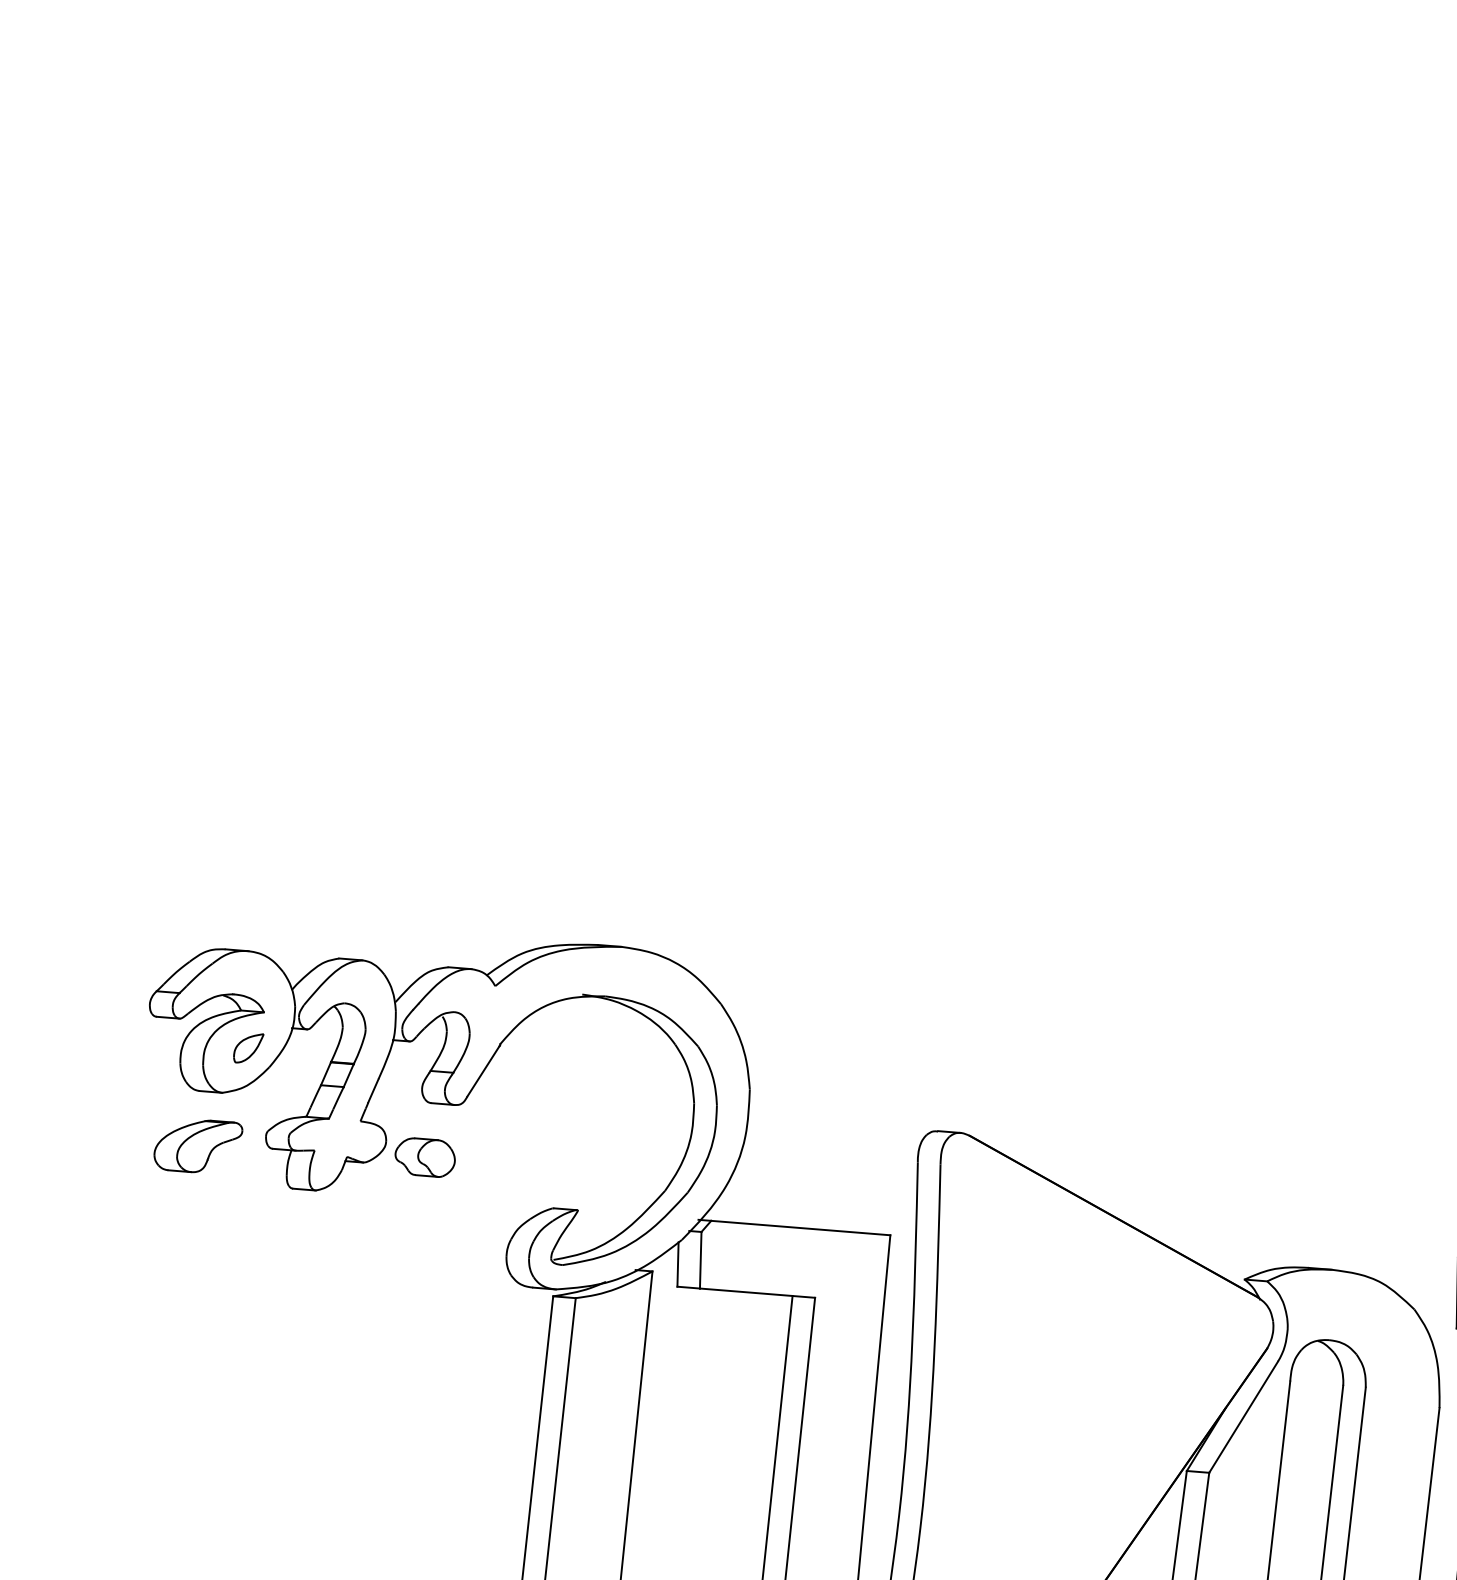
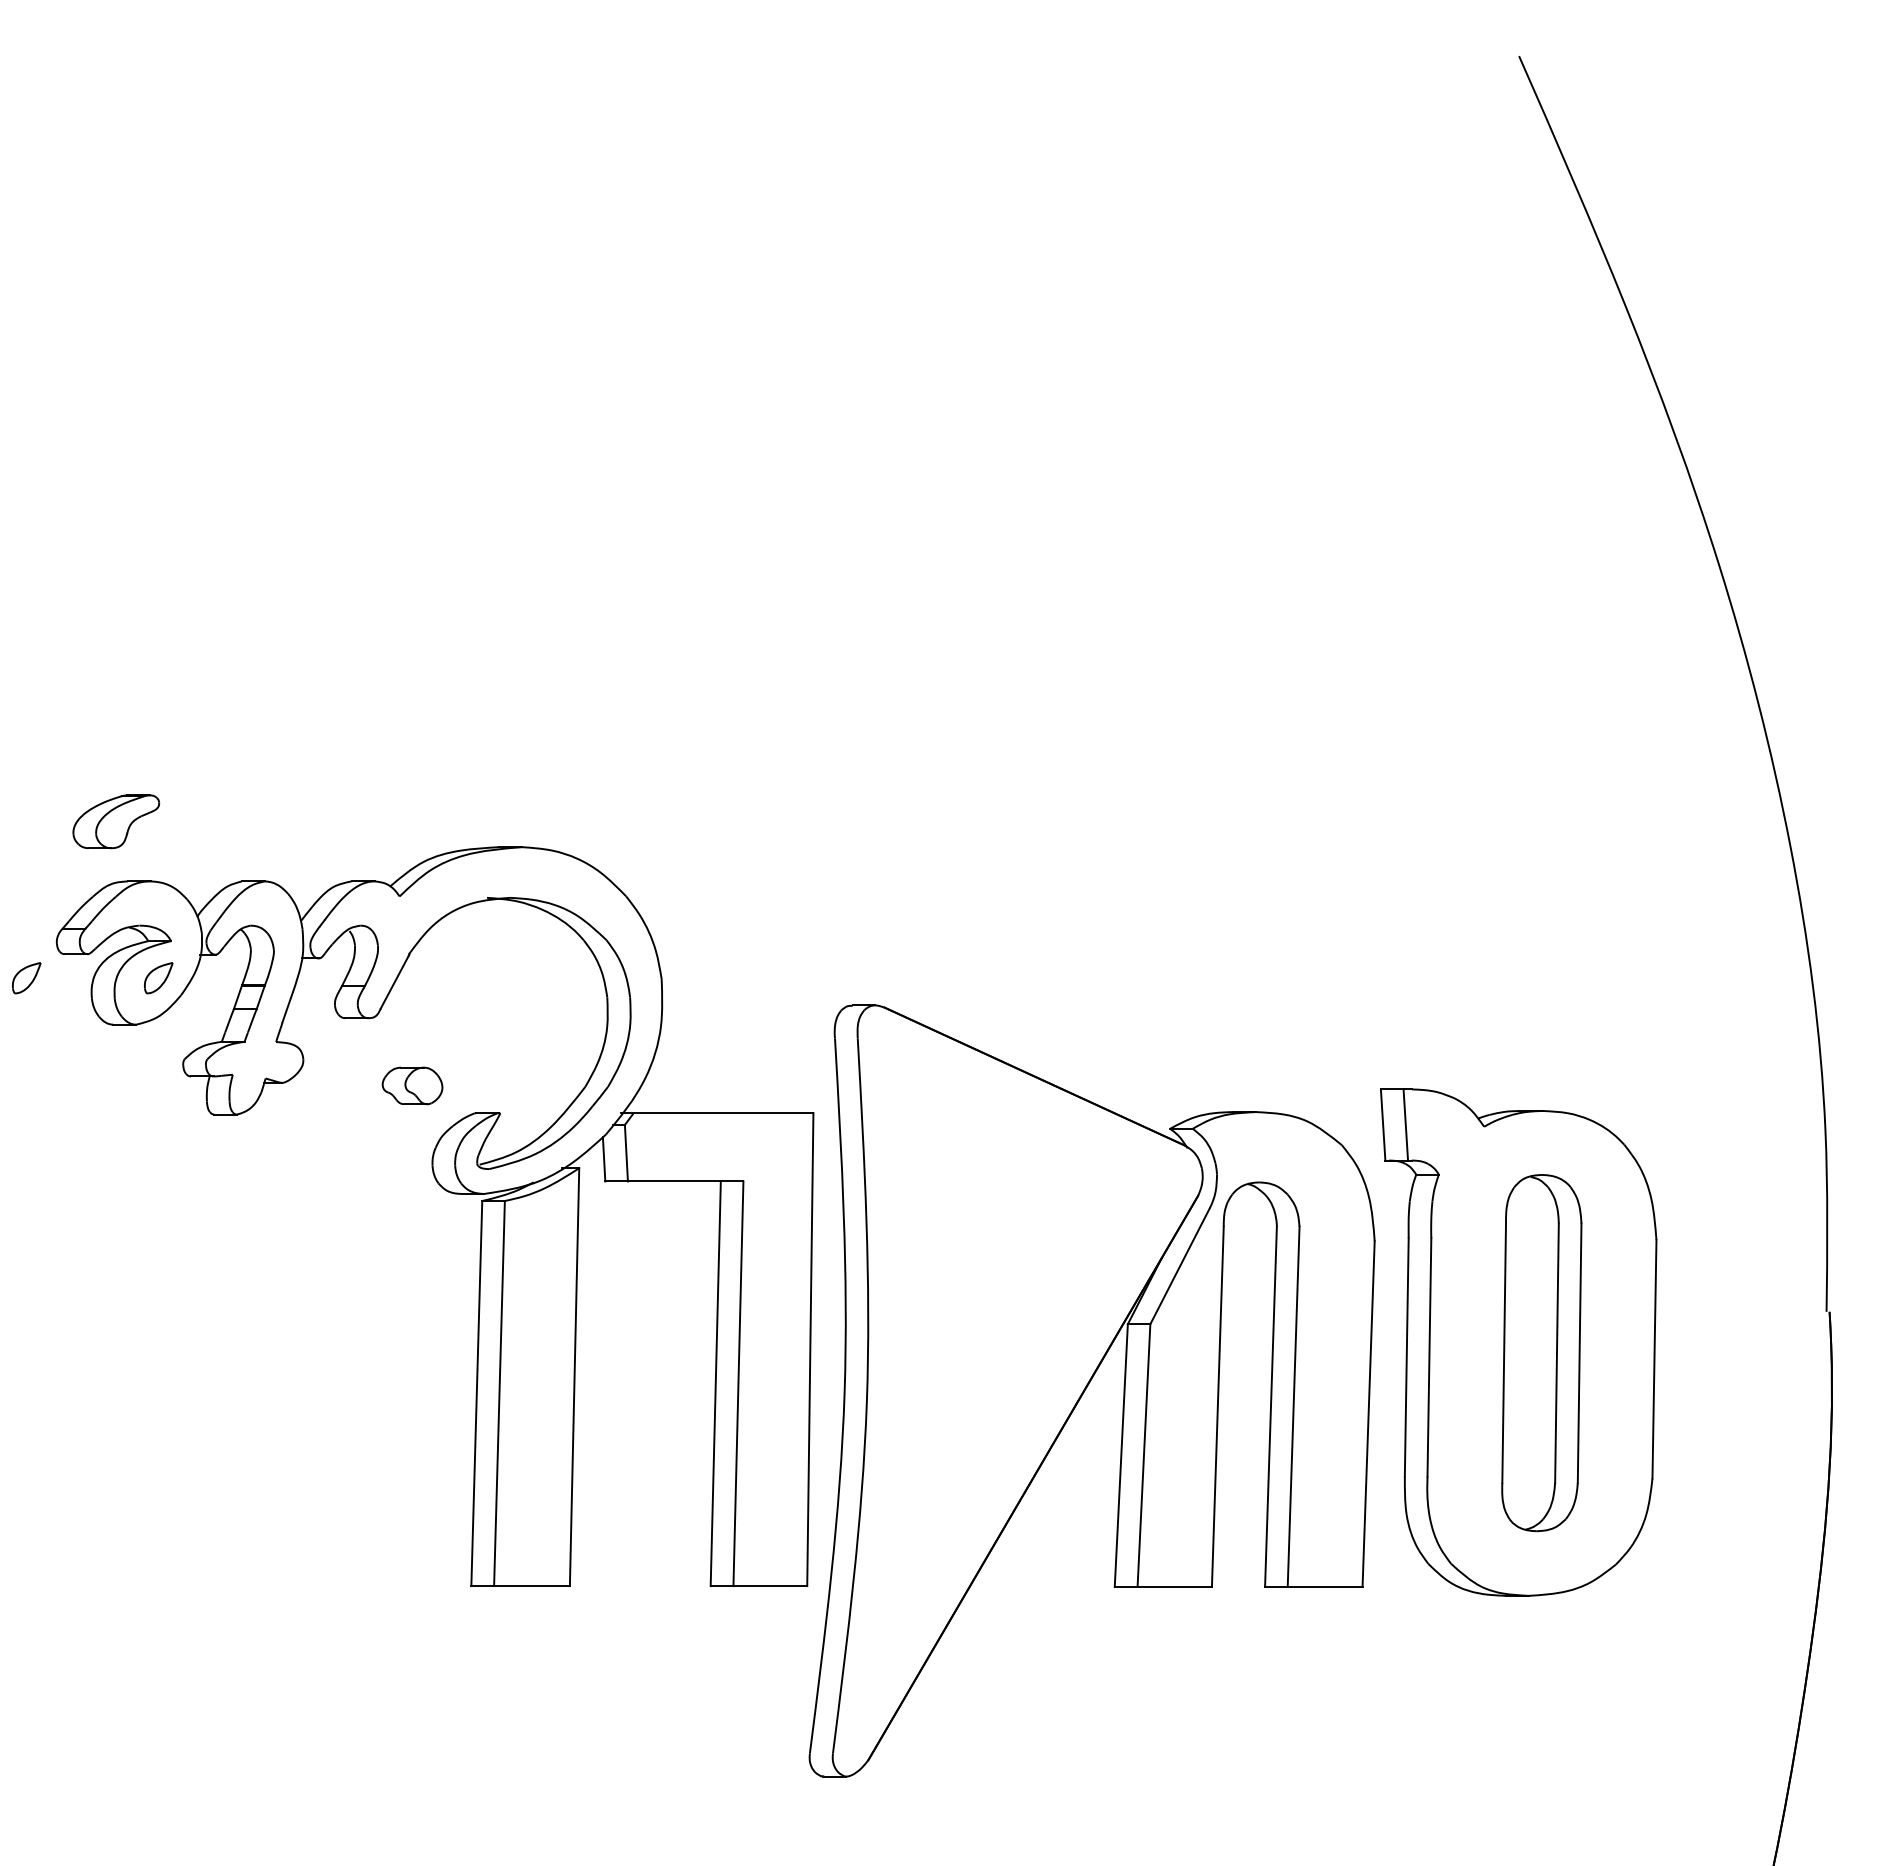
part: (116, 1037) -> (26, 978), added
part: (198, 1145) -> (116, 821), moved
part: (425, 1157) -> (412, 1085), moved

